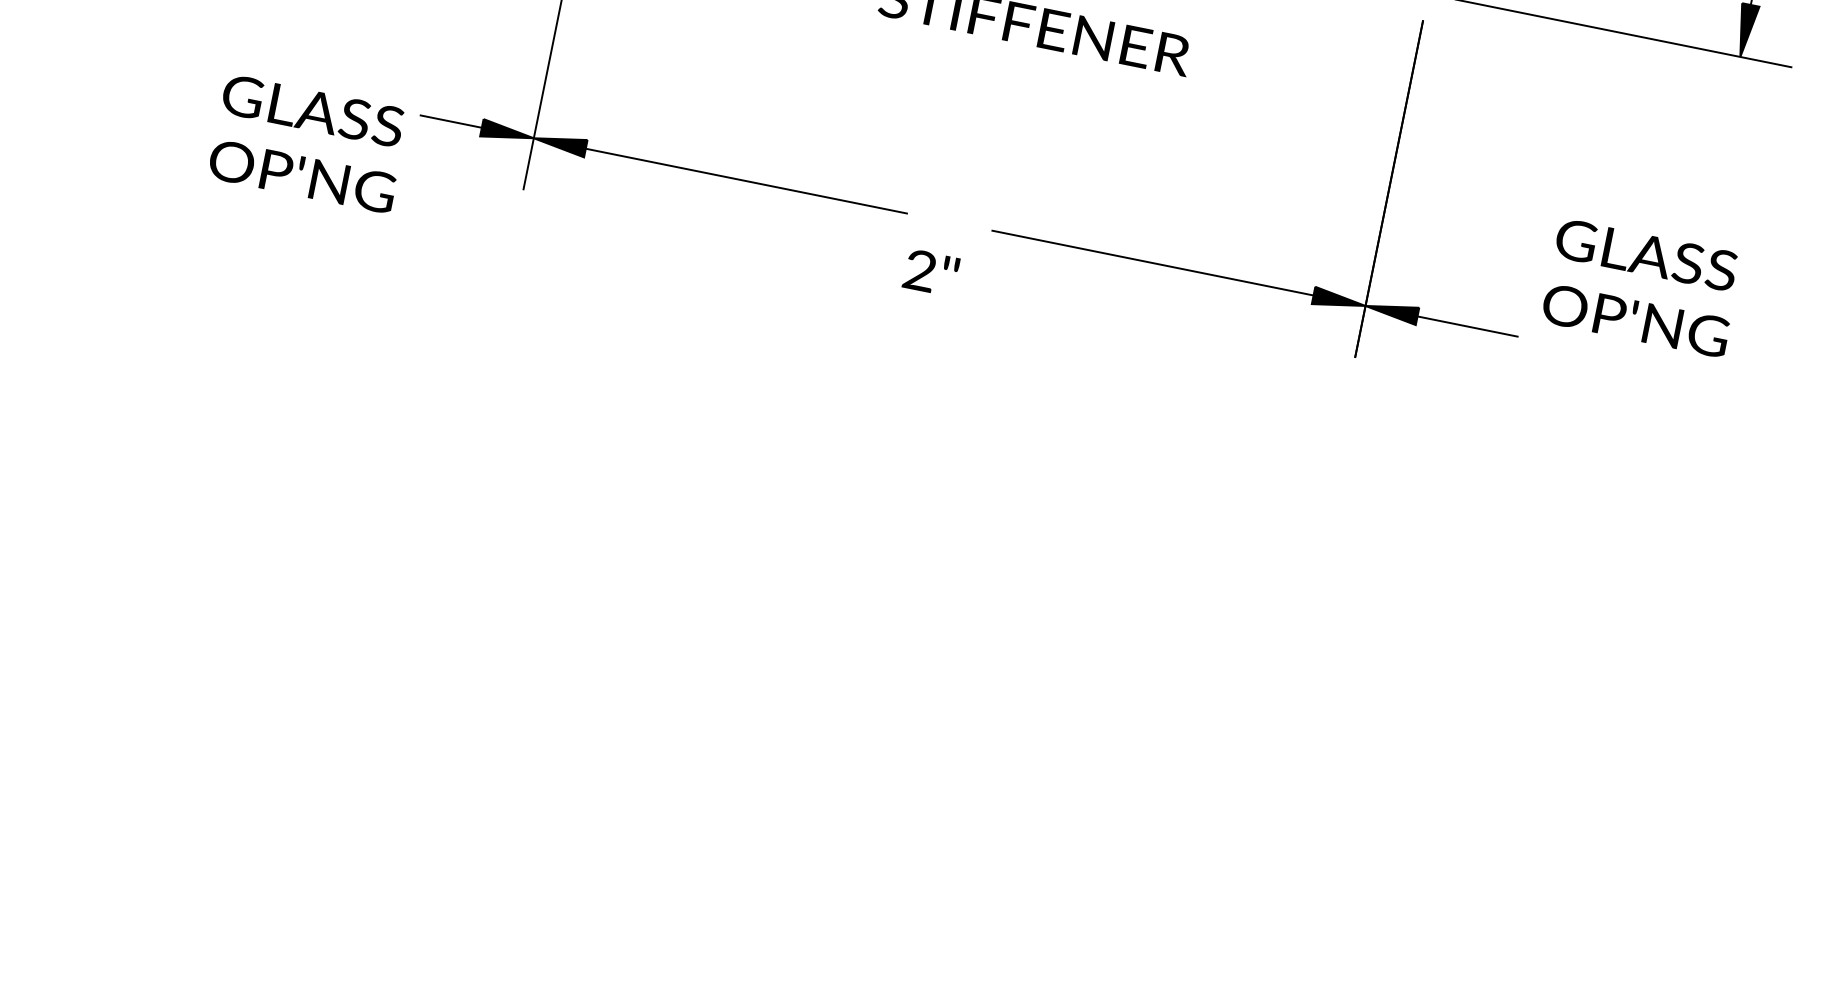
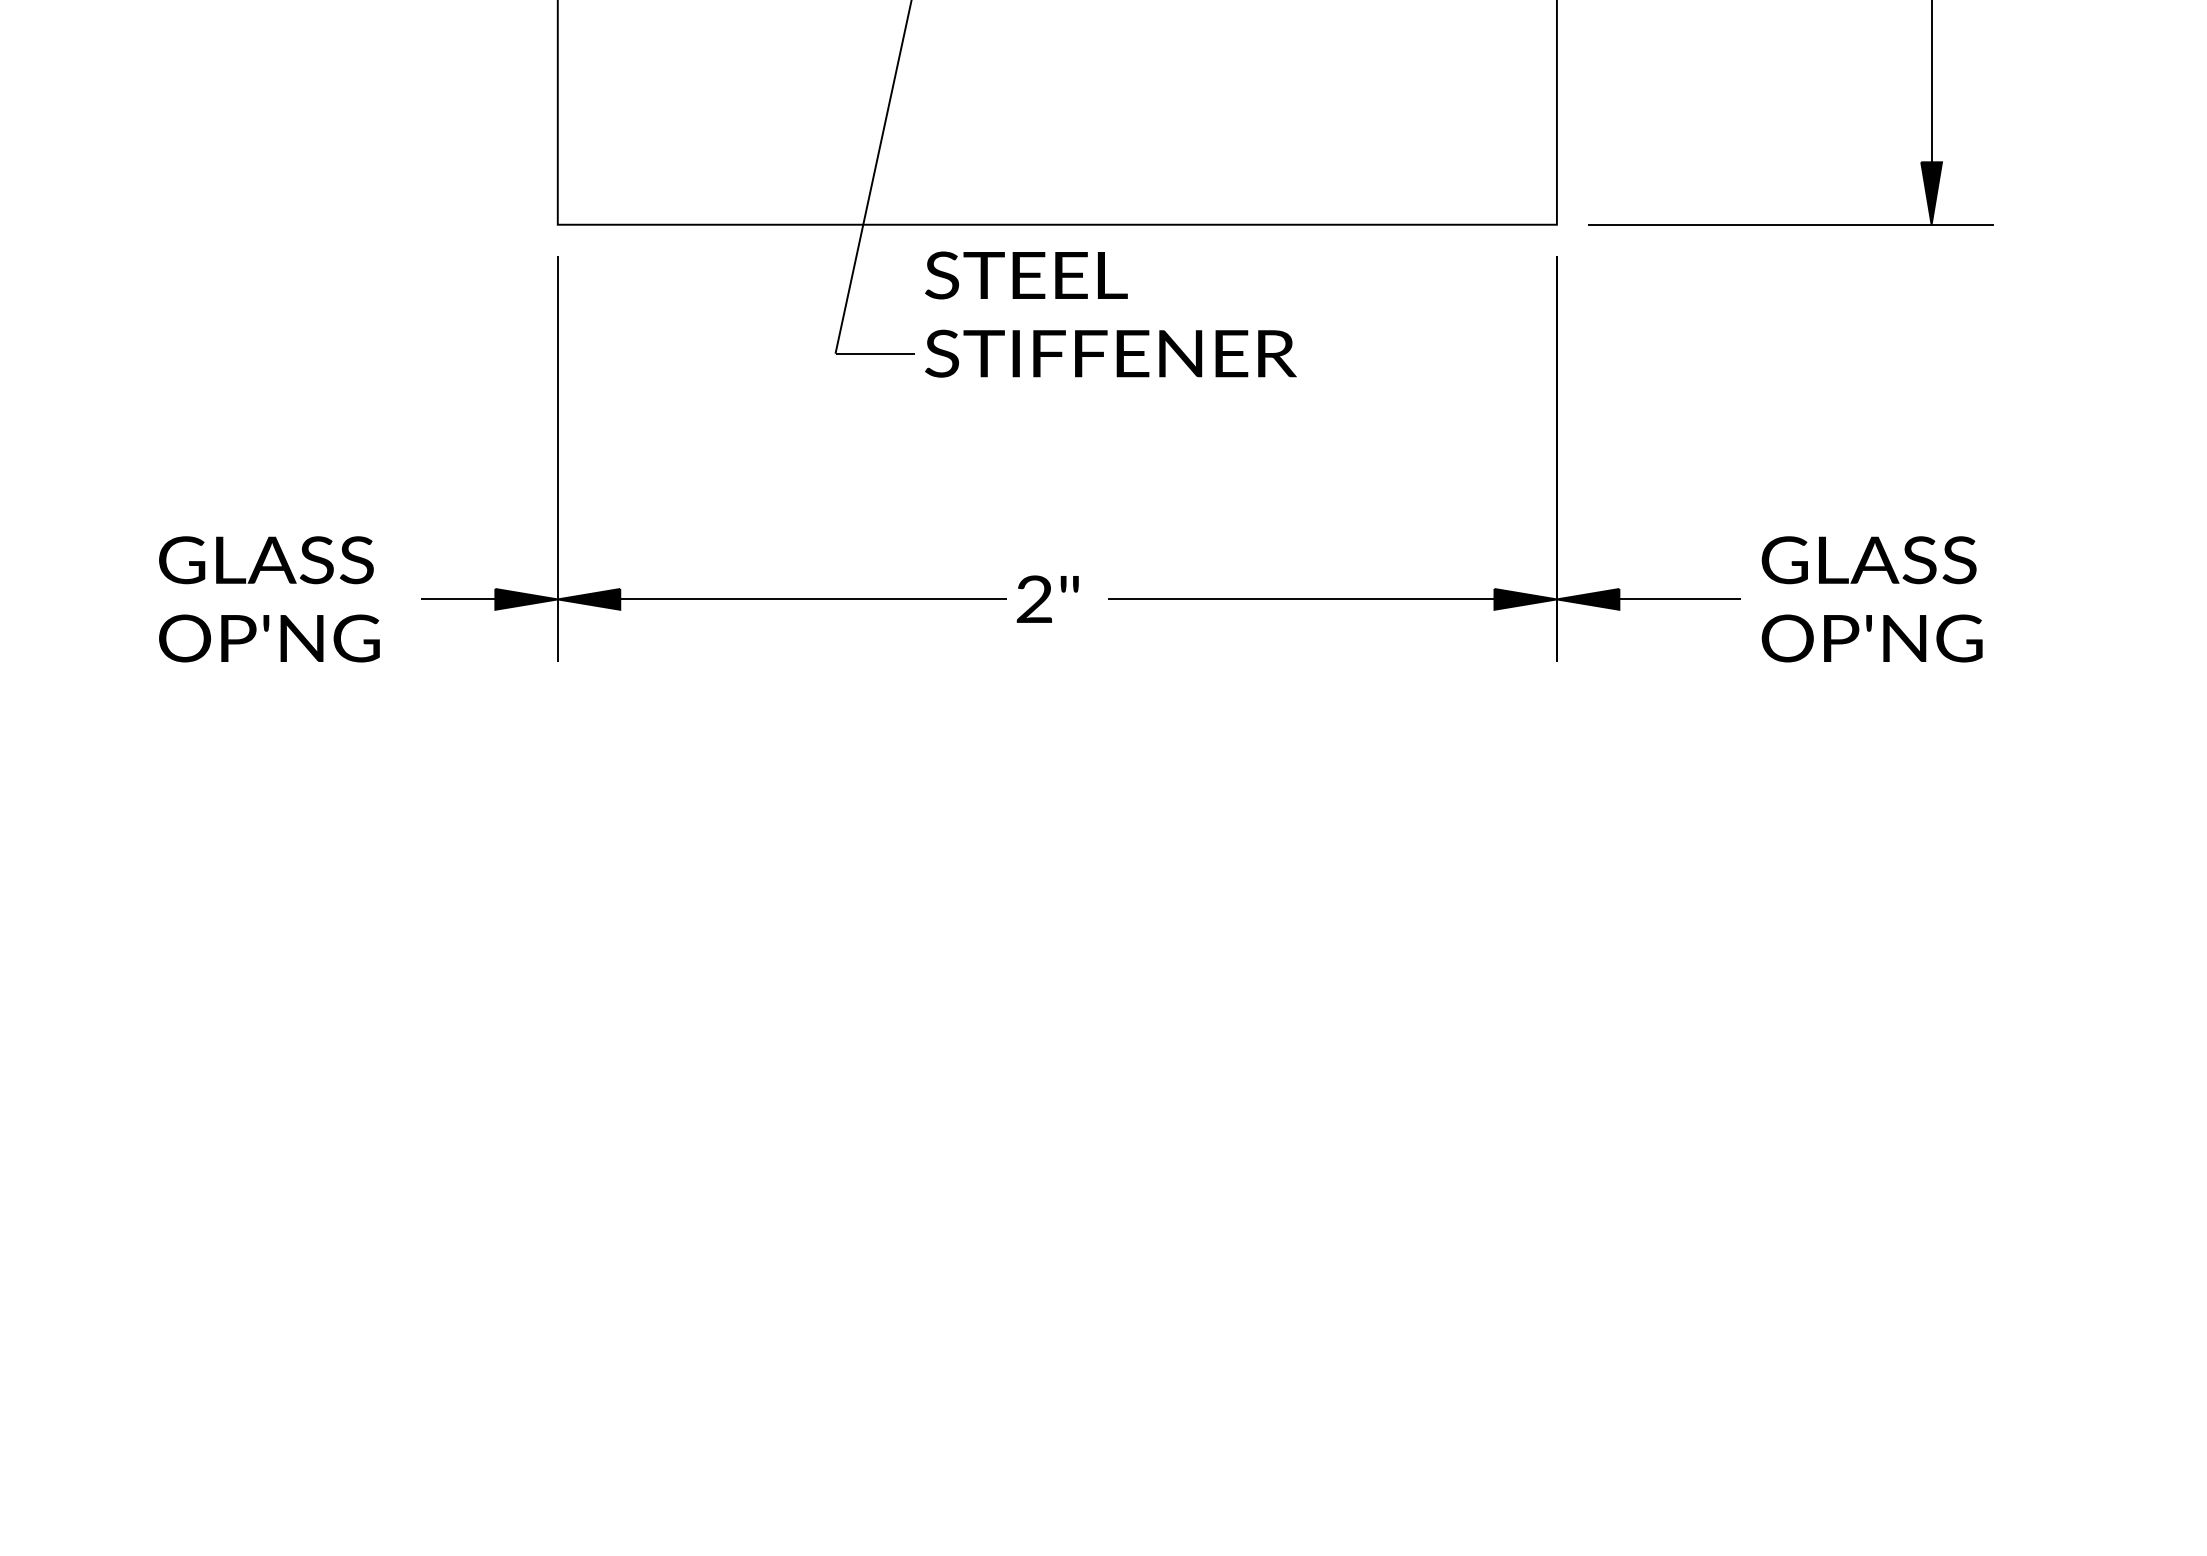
text: (308, 144) -> (269, 599), moved
text: (931, 272) -> (1047, 598), moved
text: (1641, 288) -> (1871, 599), moved

